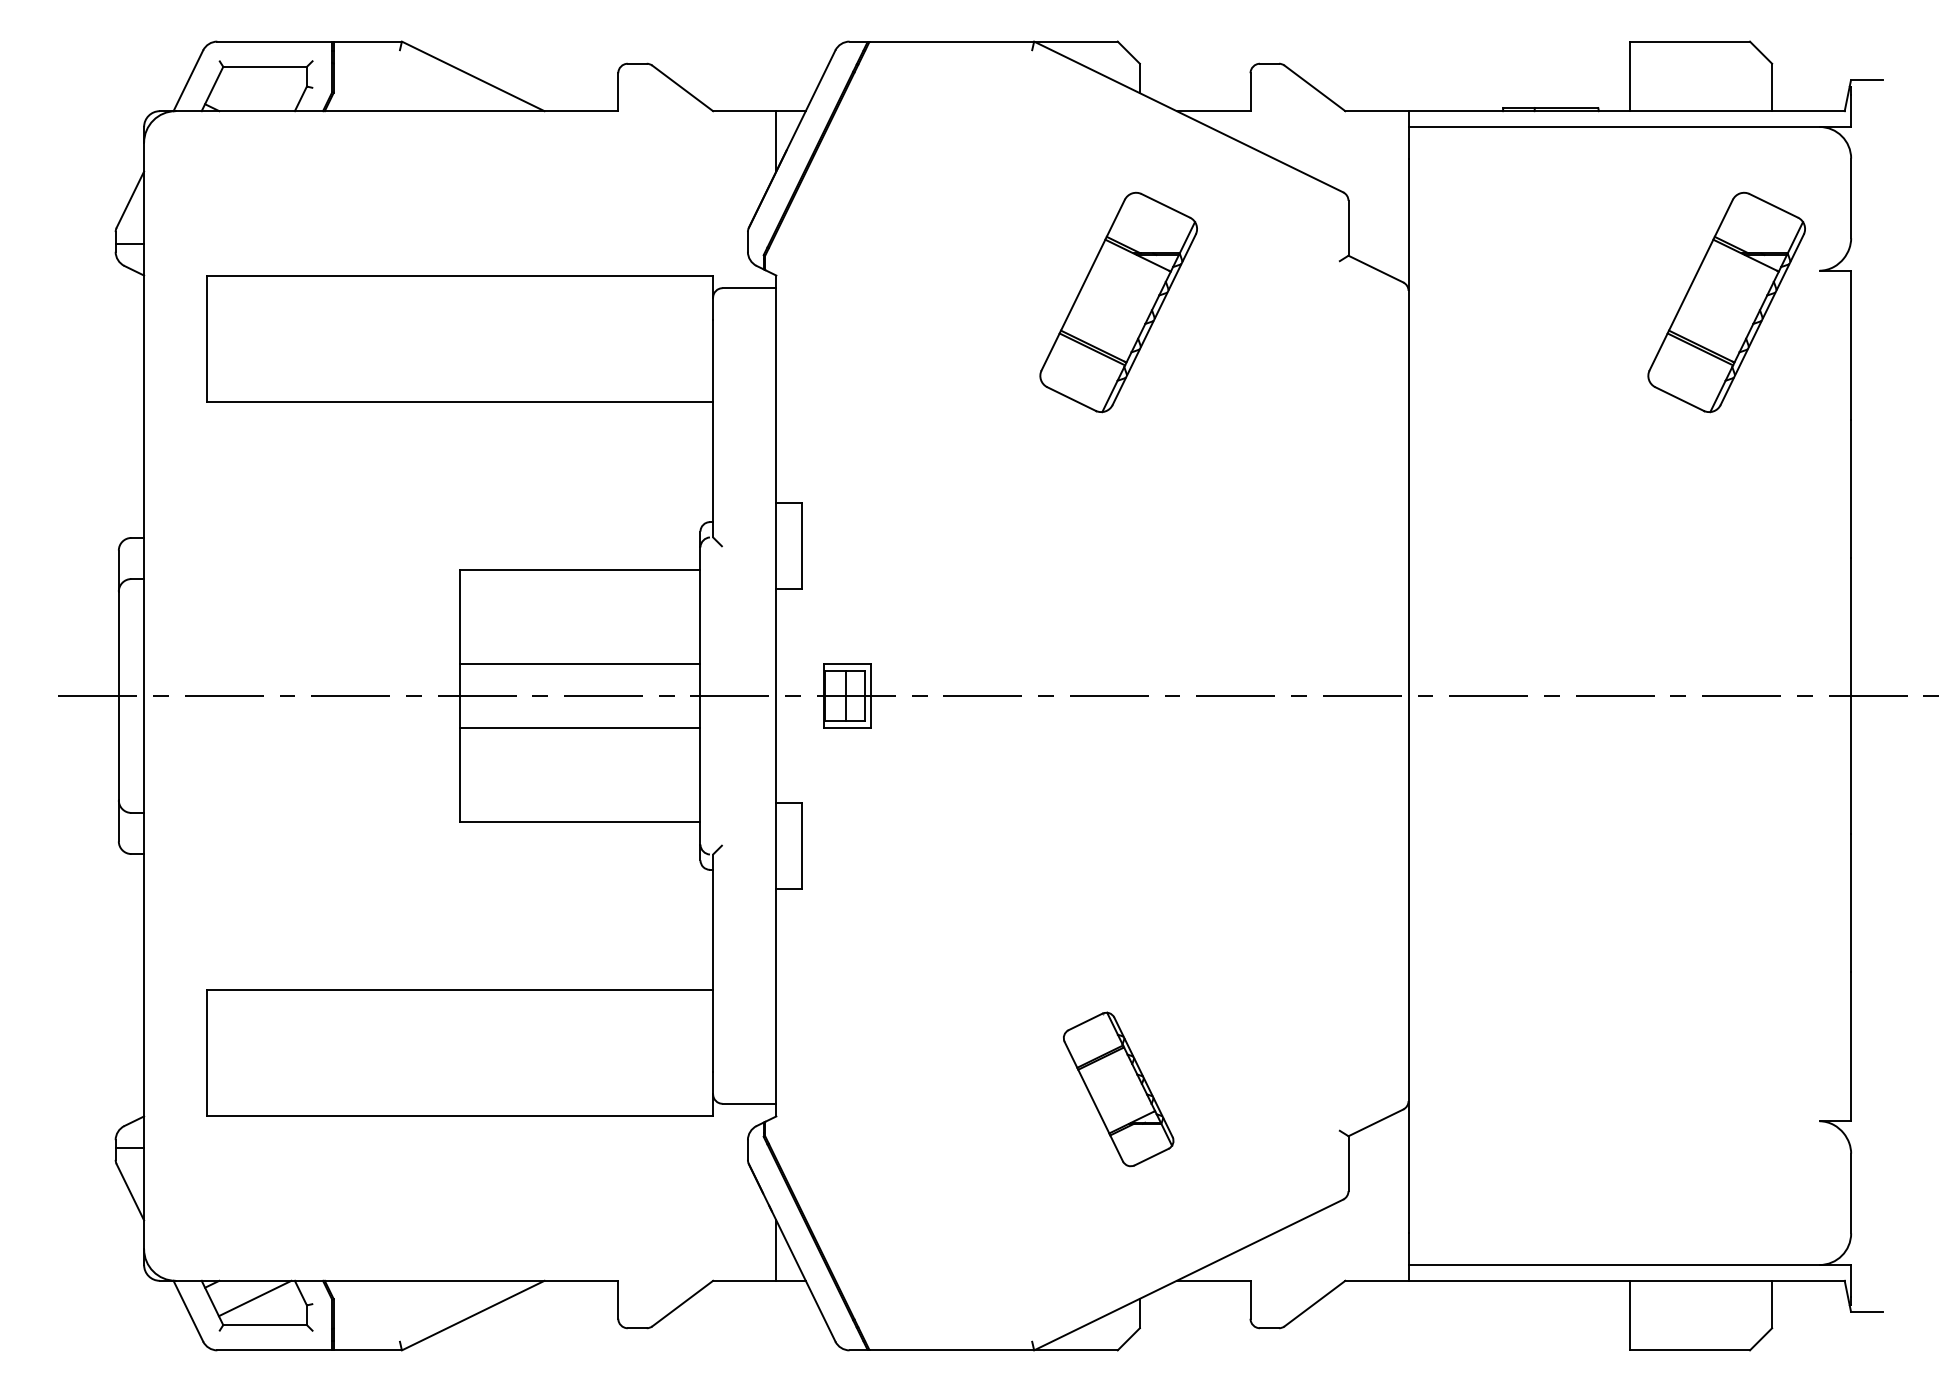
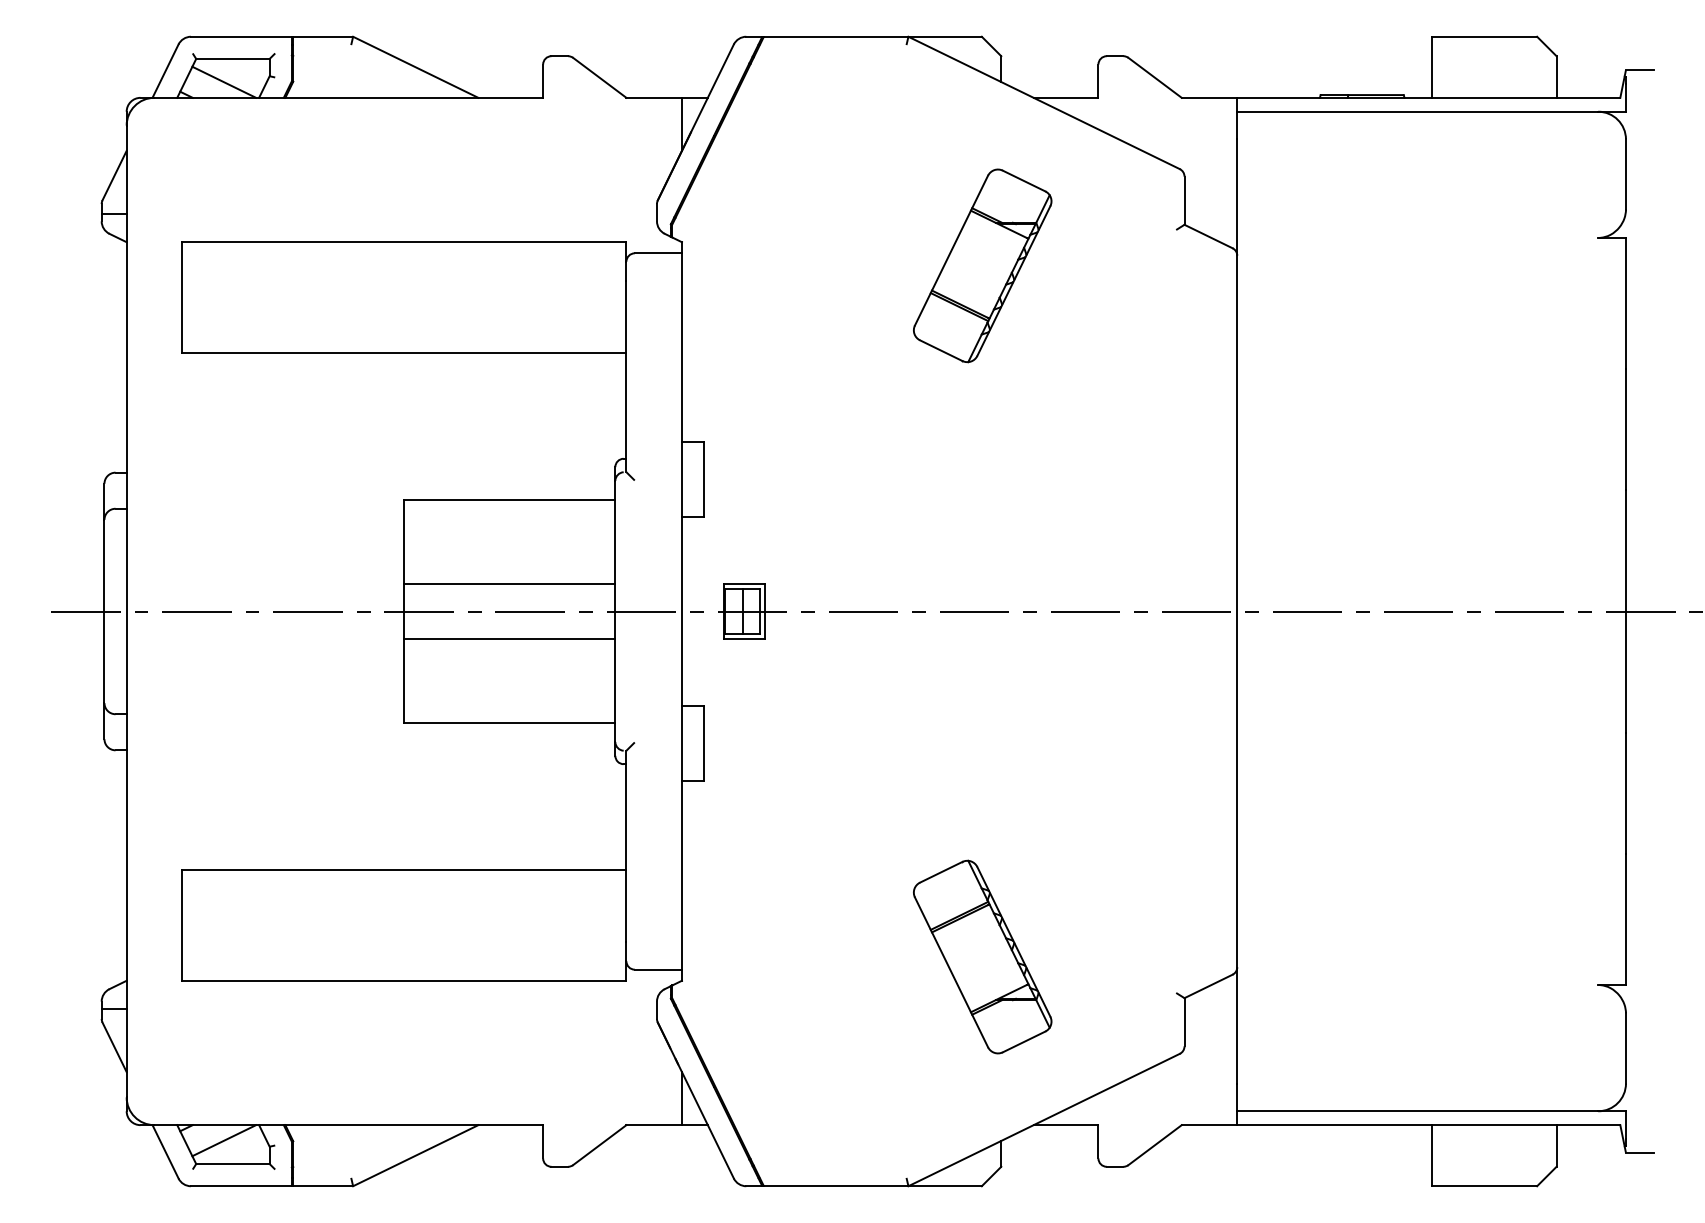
line: (254, 93) -> (223, 82), added
part: (1726, 302) -> (1516, 265), removed
part: (1118, 1089) -> (982, 957), size x1.43

